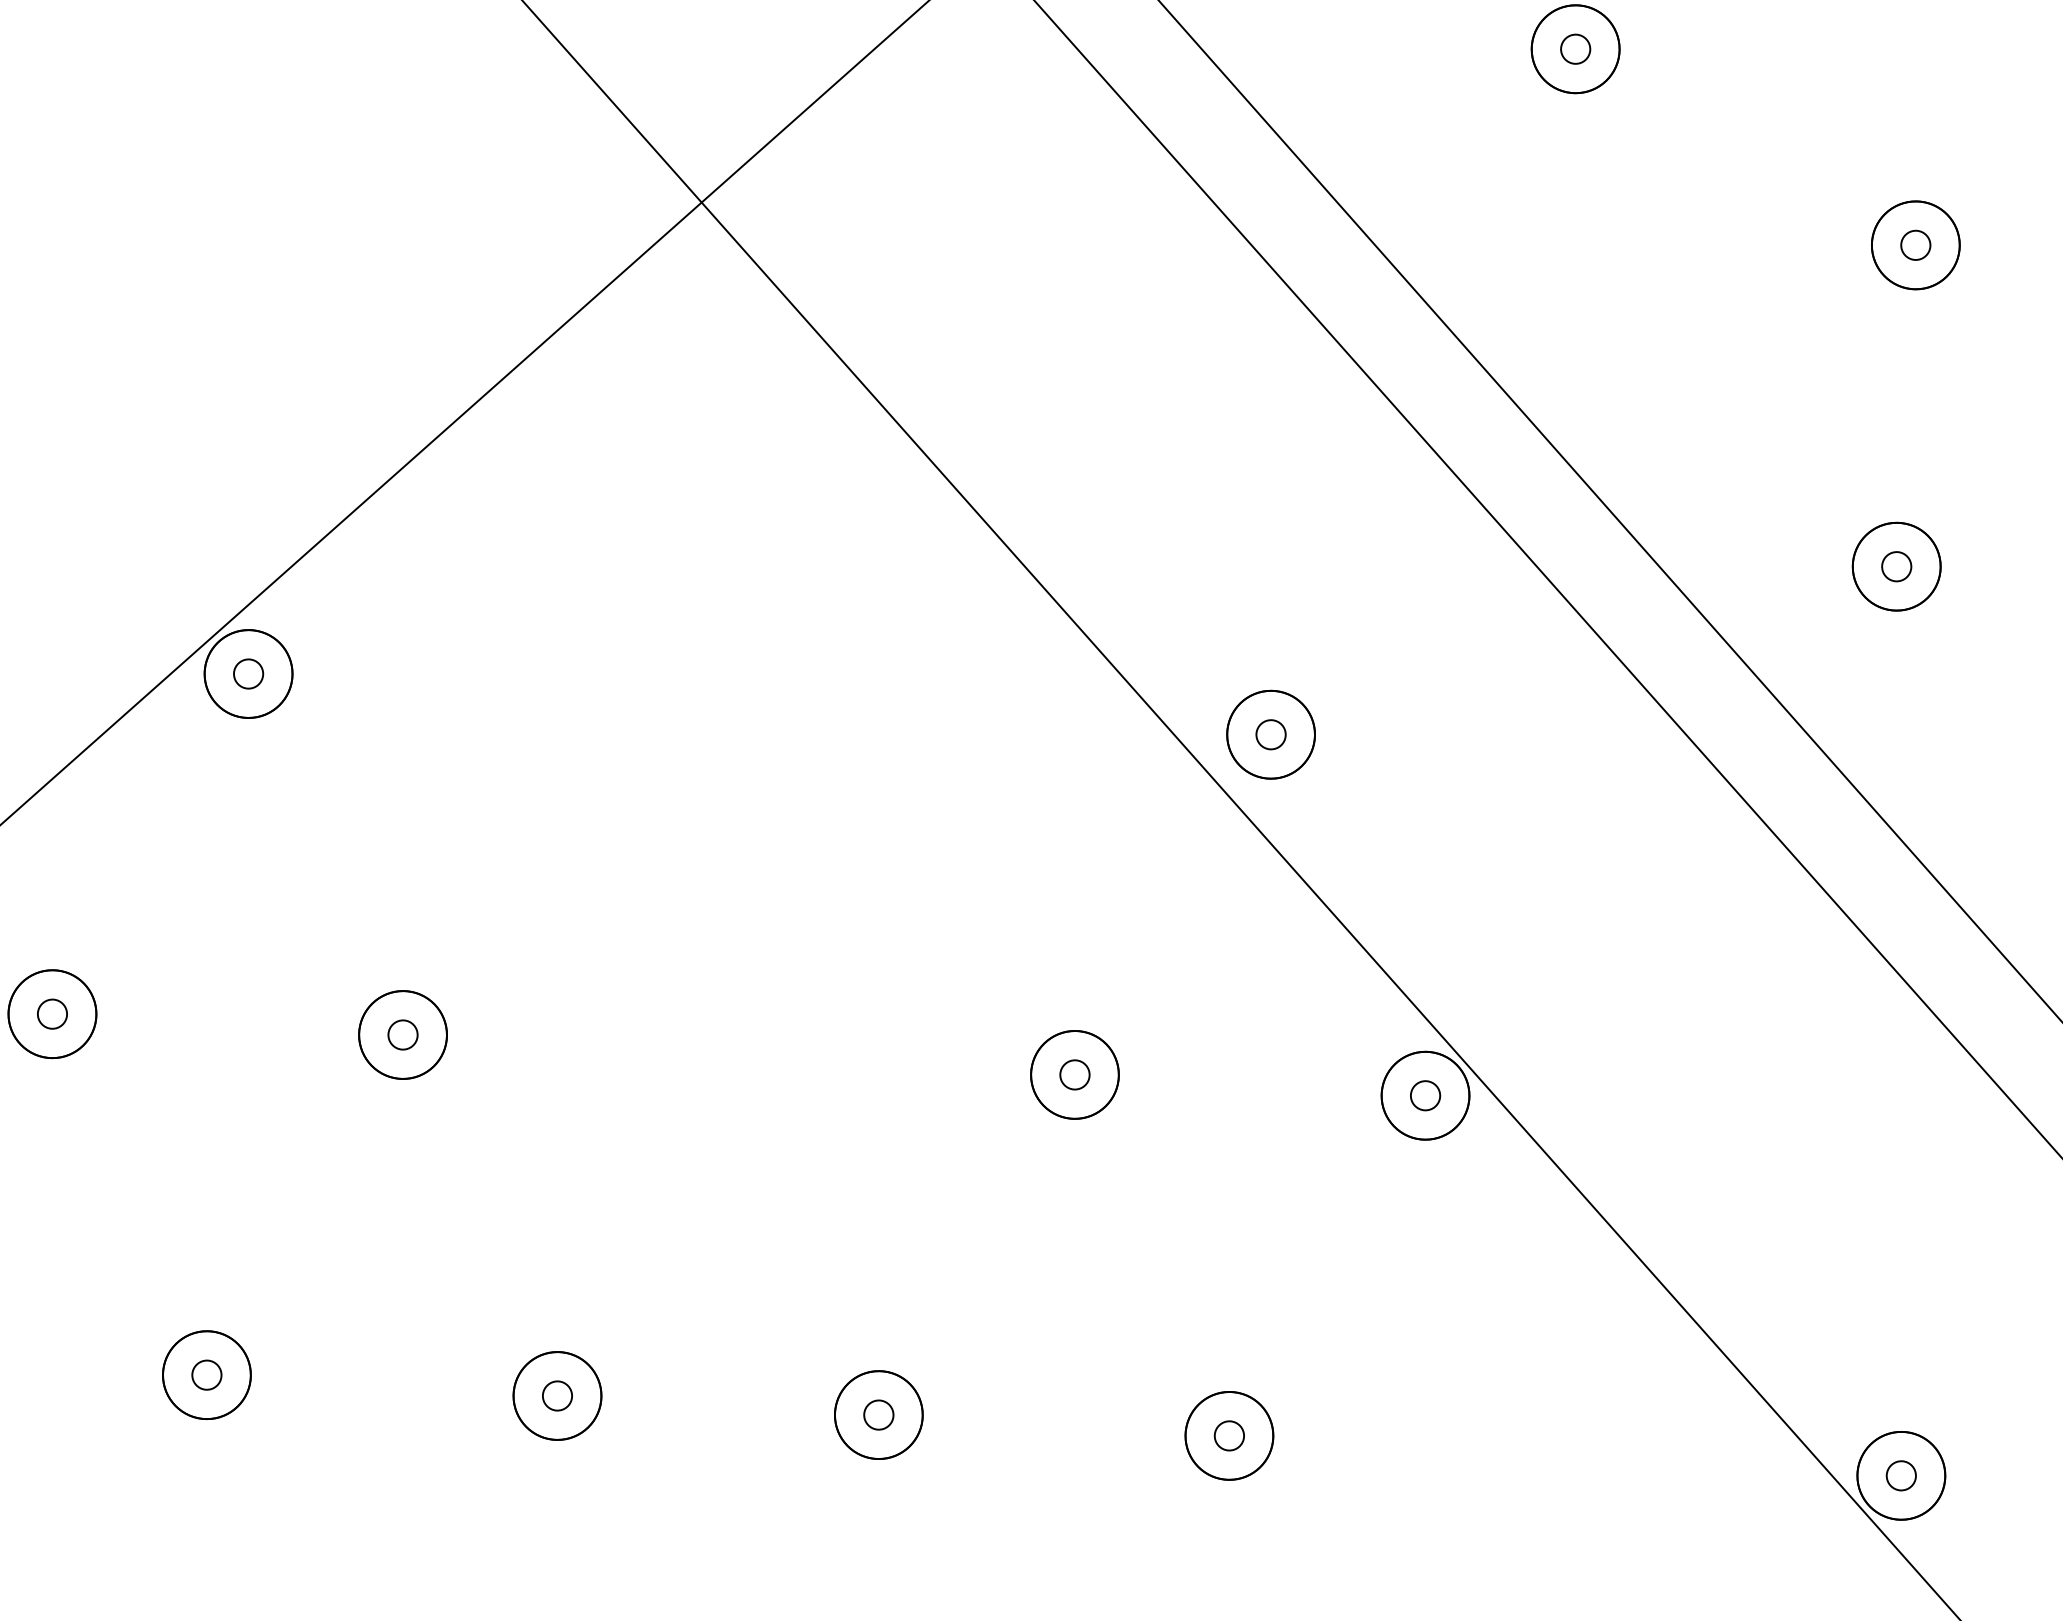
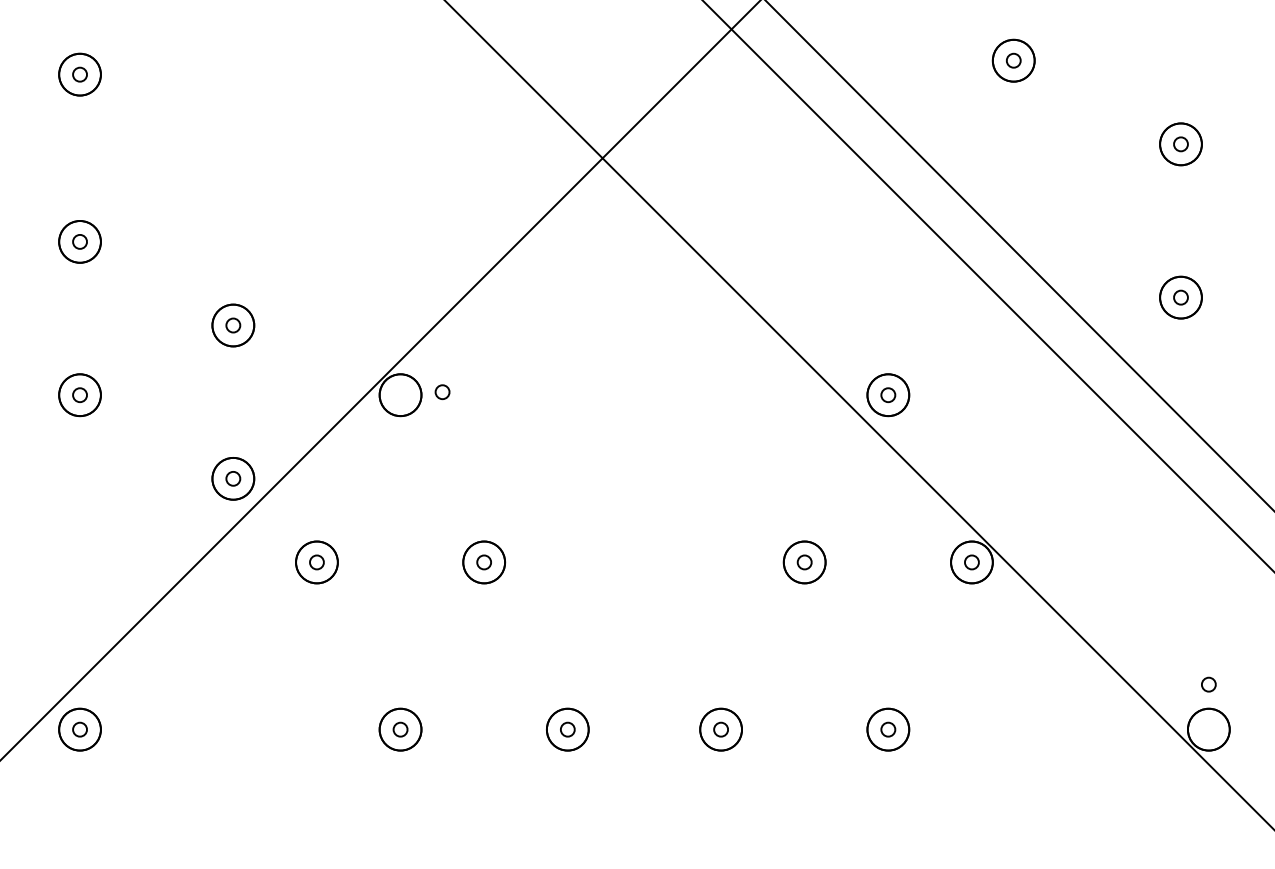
part: (248, 672) -> (442, 391), moved
part: (1900, 1475) -> (1208, 684), moved

